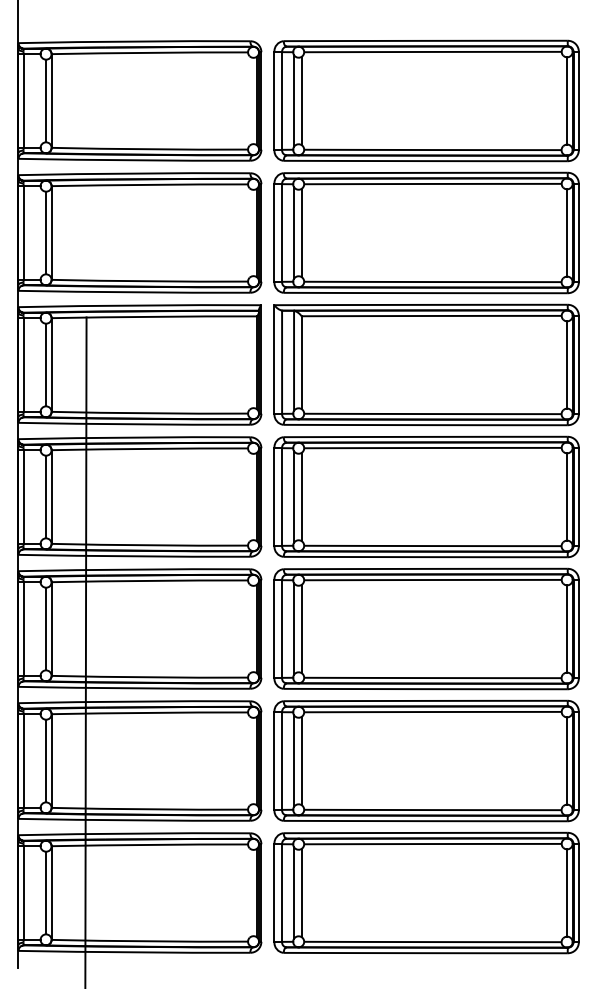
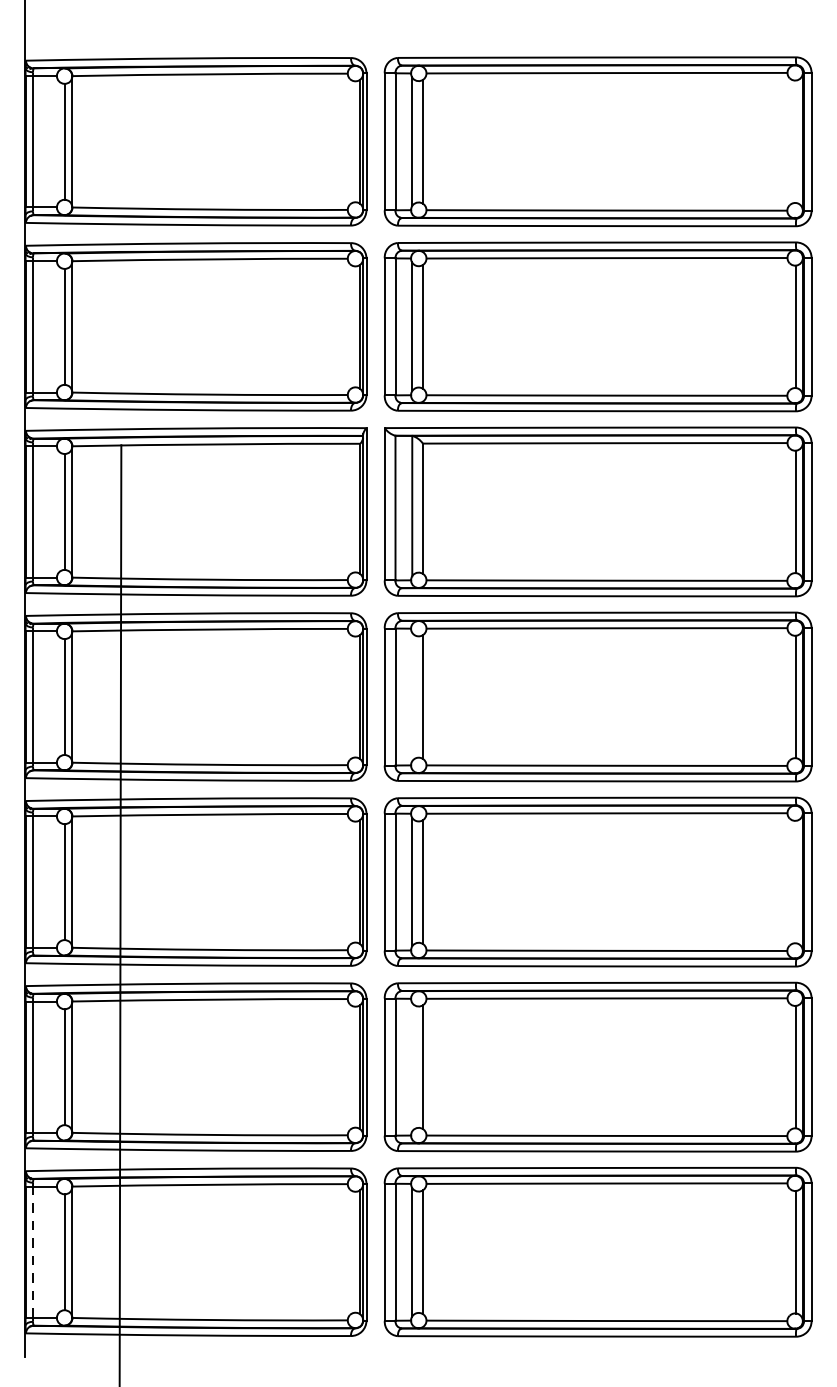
line: (567, 100) -> (795, 141), removed
line: (294, 496) -> (412, 696), removed
line: (567, 628) -> (795, 881), removed
line: (294, 760) -> (412, 1066), removed
line: (23, 893) -> (32, 1252), solid -> dashed

